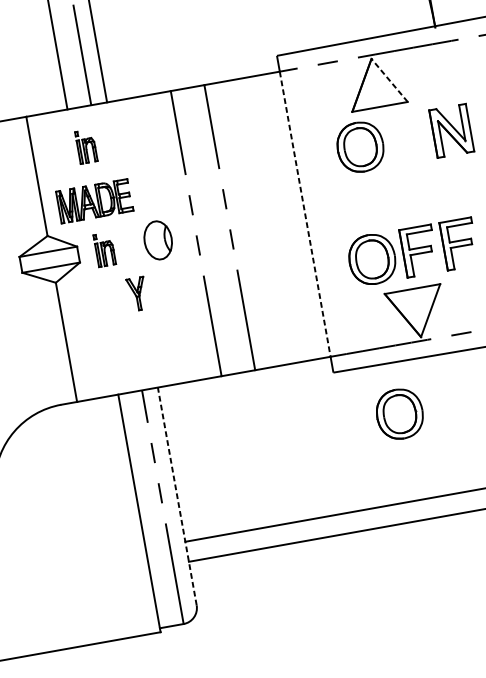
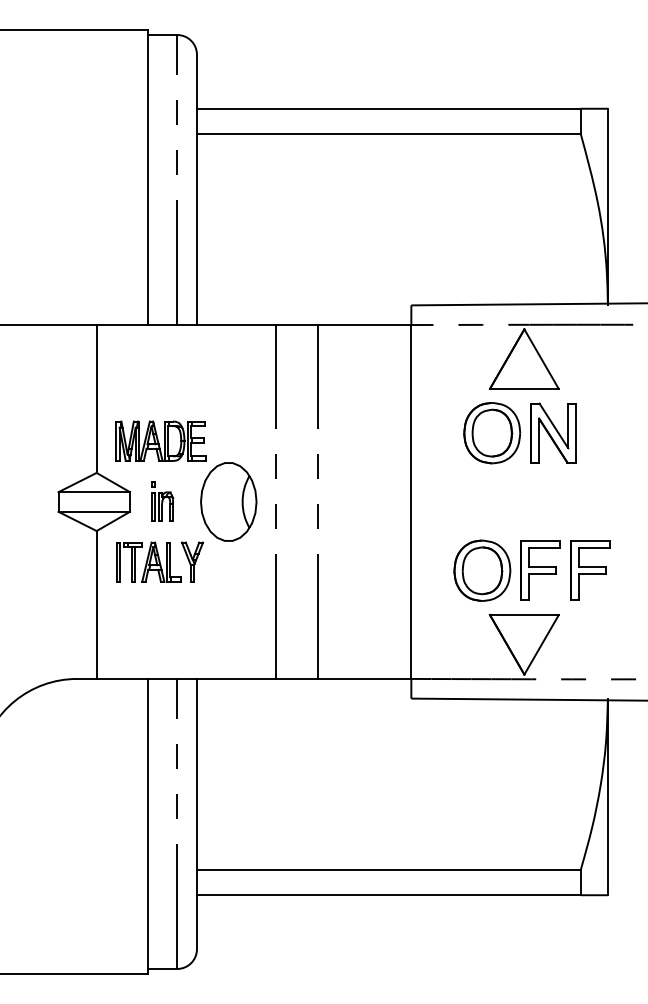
line: (389, 79) -> (541, 358), dashed -> solid
part: (451, 130) -> (553, 432), moved
part: (86, 146) -> (162, 373), removed
line: (305, 213) -> (411, 501), dashed -> solid
part: (157, 240) -> (228, 501), size x1.67
part: (102, 299) -> (148, 561), added
part: (399, 413) -> (482, 762), removed
line: (176, 496) -> (196, 813), dashed -> solid

